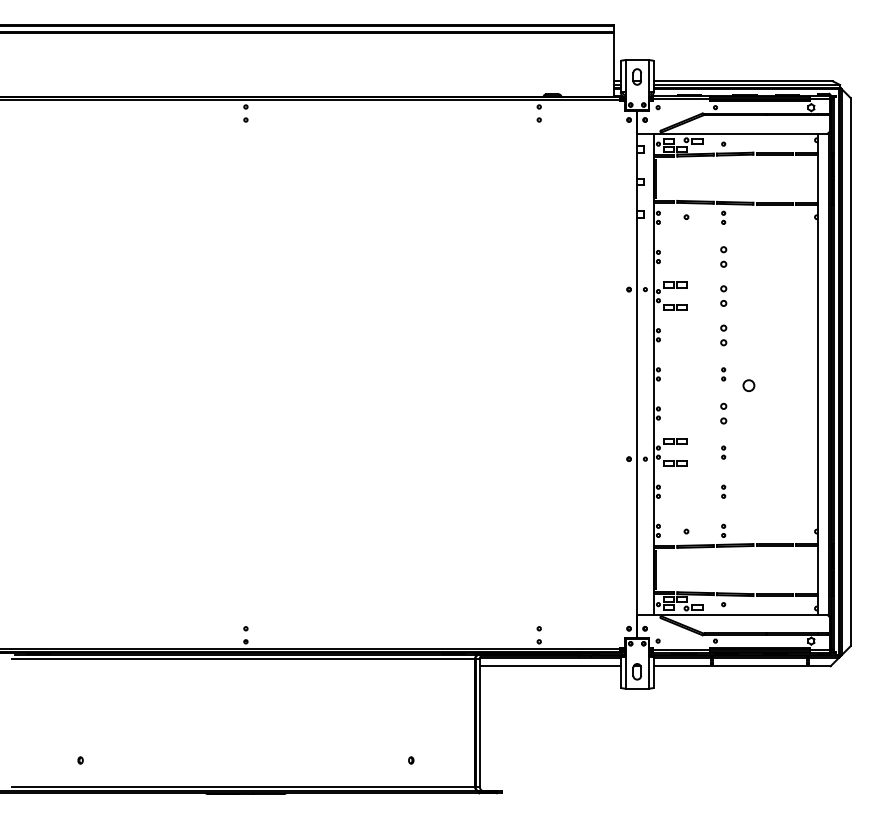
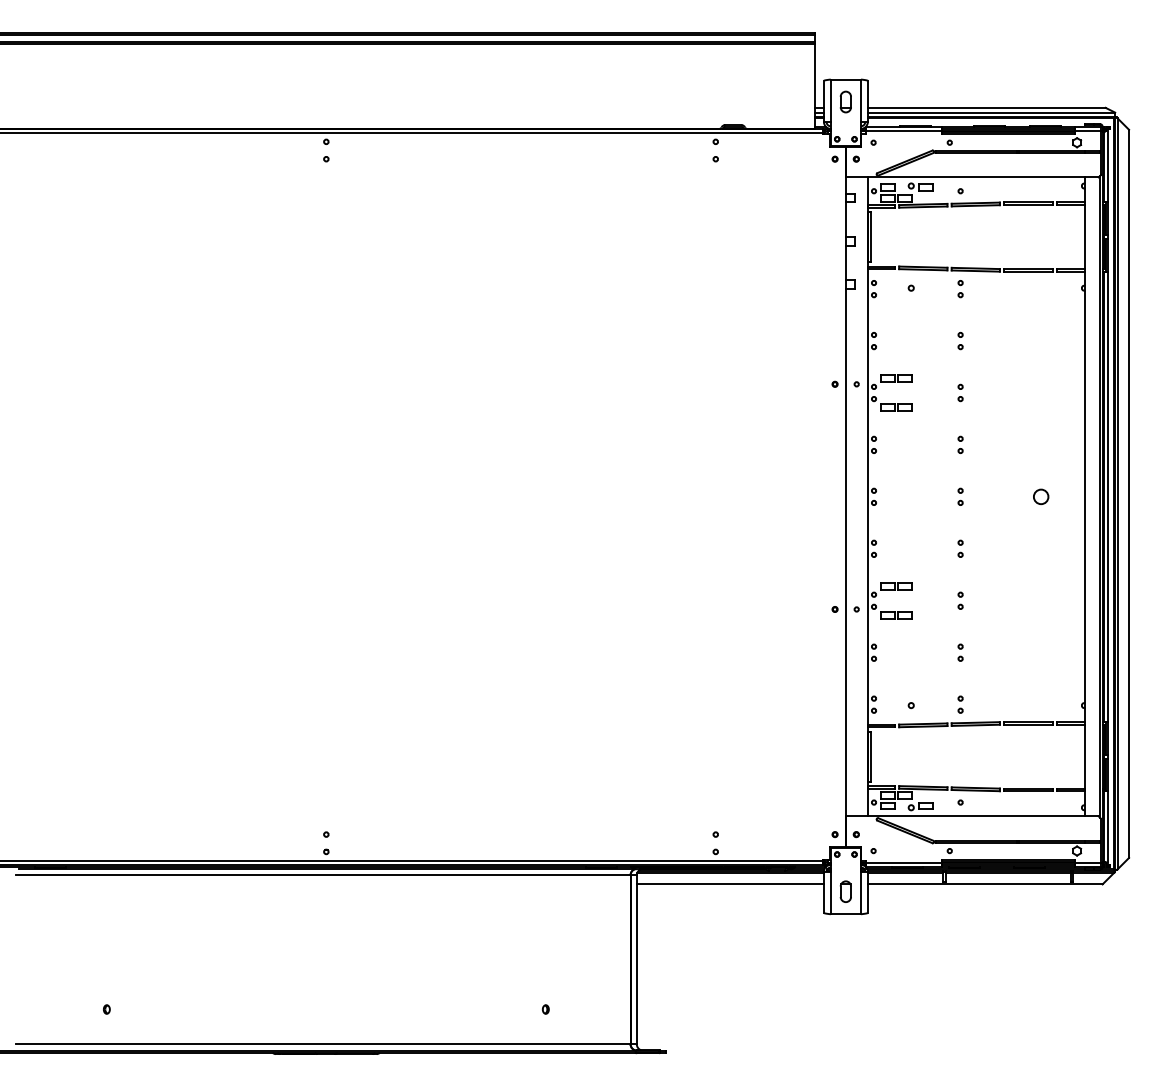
part: (723, 256) -> (960, 340), size x0.62
part: (723, 295) -> (960, 392), size x0.62
part: (723, 334) -> (960, 444), size x0.62
circle: (749, 385) -> (1041, 496), moved
part: (723, 413) -> (960, 548), size x0.62

